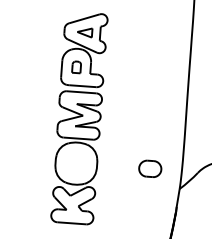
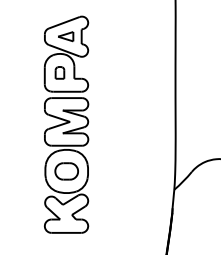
part: (150, 168) -> (66, 171), moved

